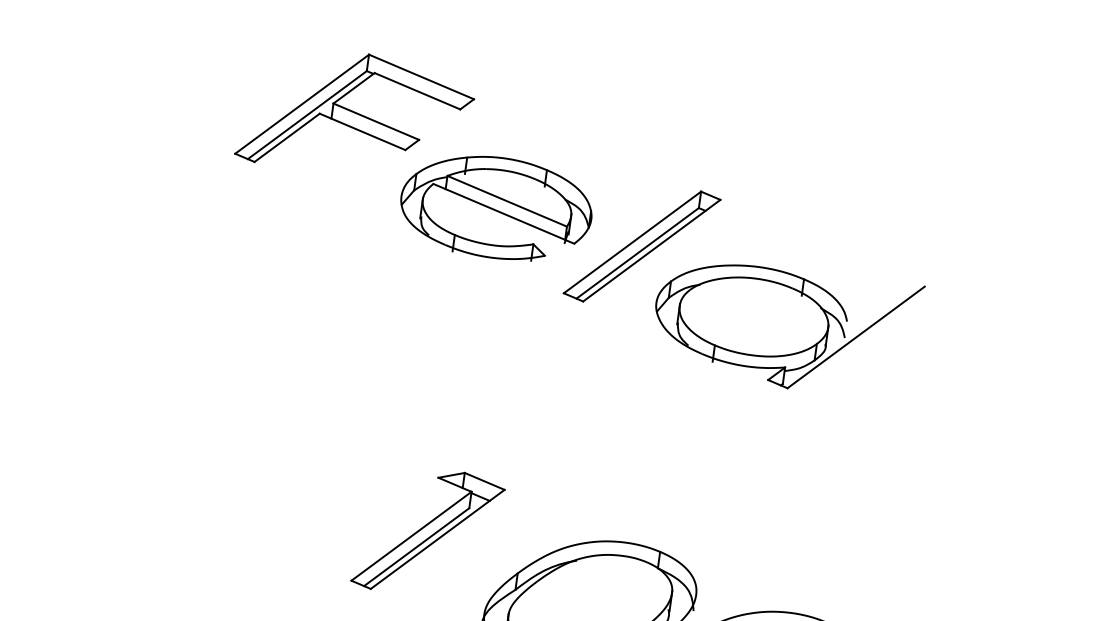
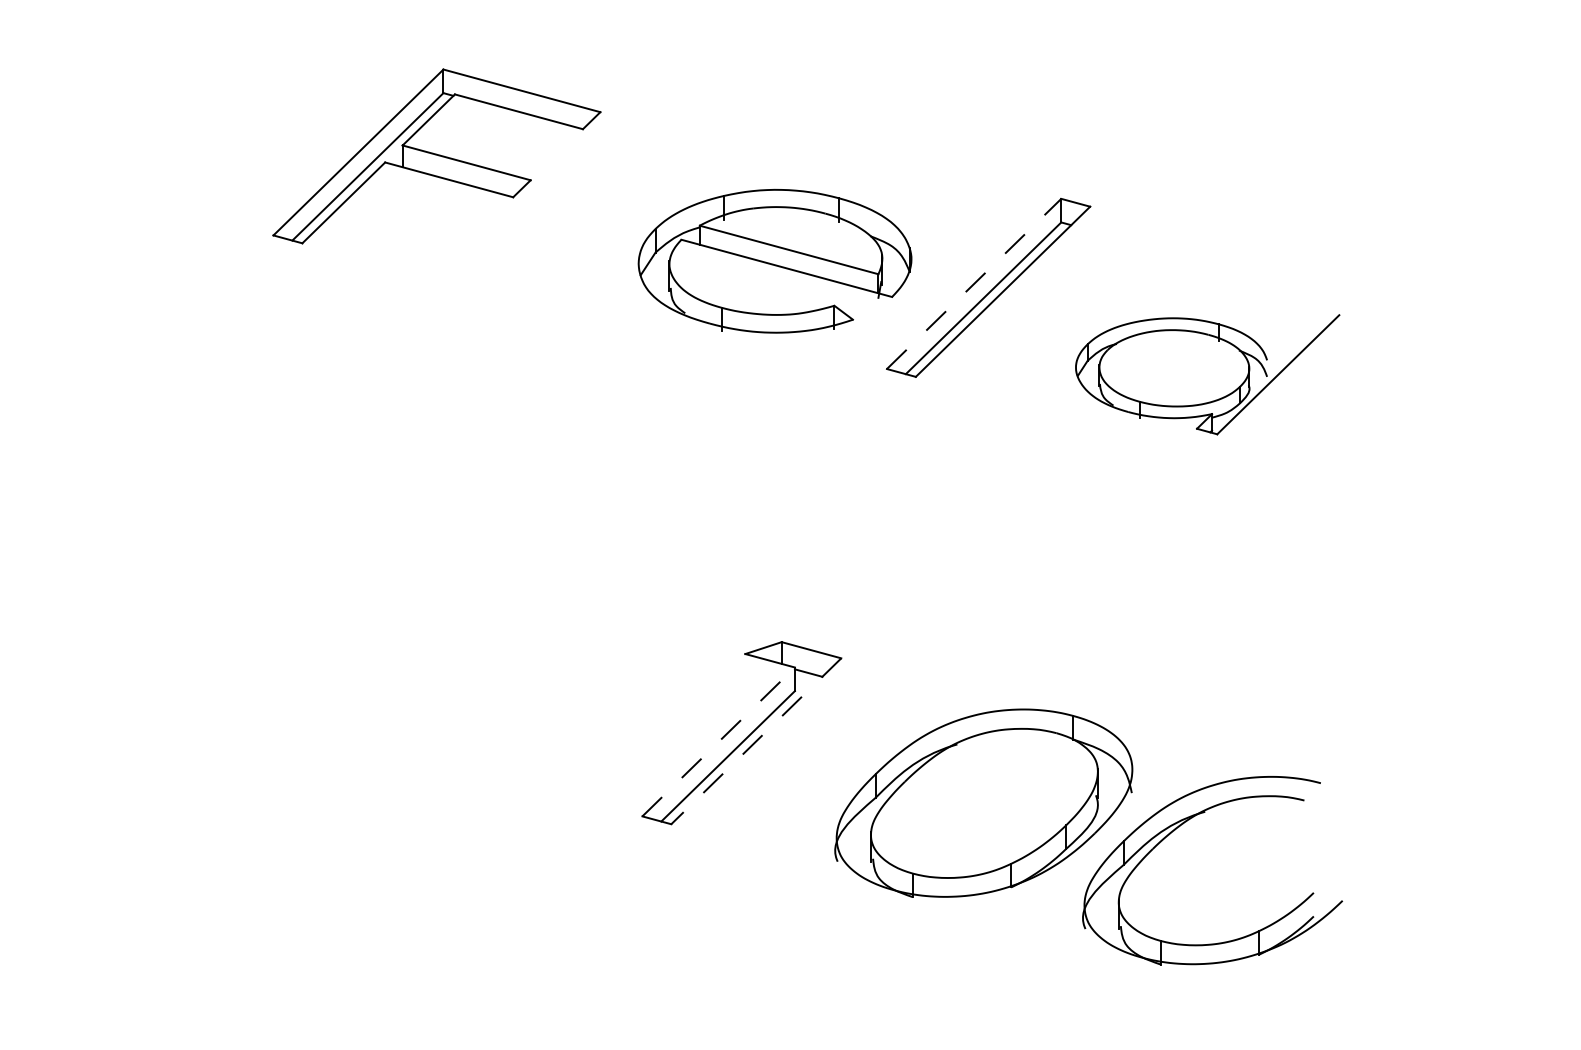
part: (355, 114) -> (436, 156), moved
line: (632, 242) -> (974, 283), solid -> dashed
part: (785, 327) -> (1207, 374), size x0.7
line: (411, 535) -> (718, 741), solid -> dashed
line: (437, 539) -> (756, 741), solid -> dashed

